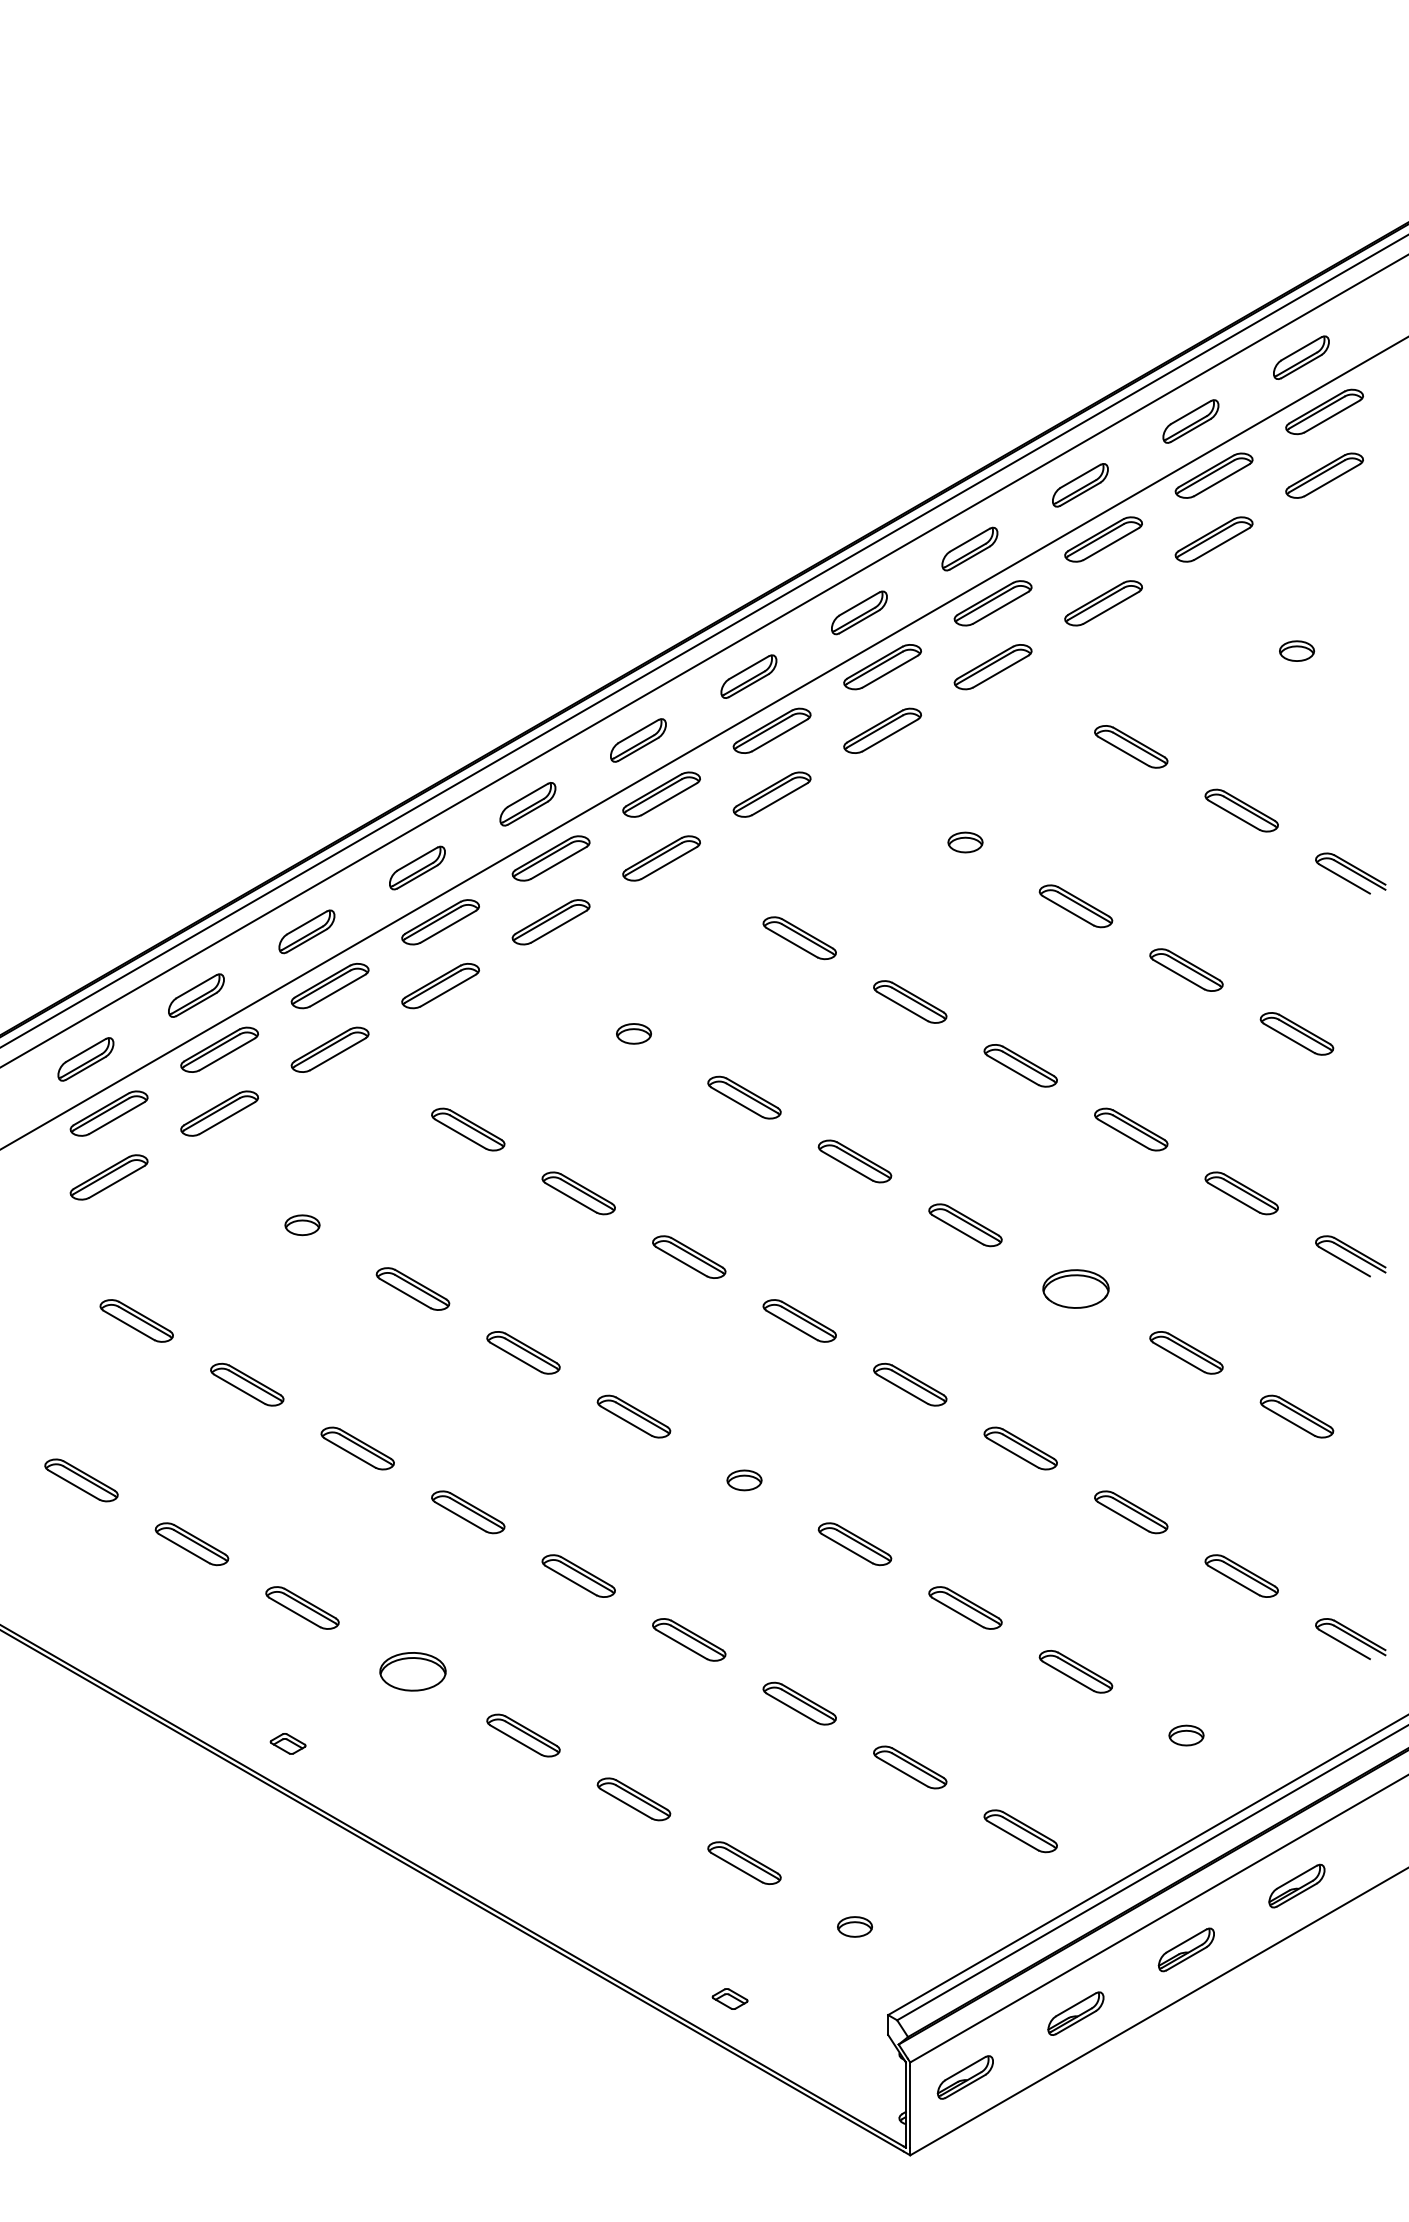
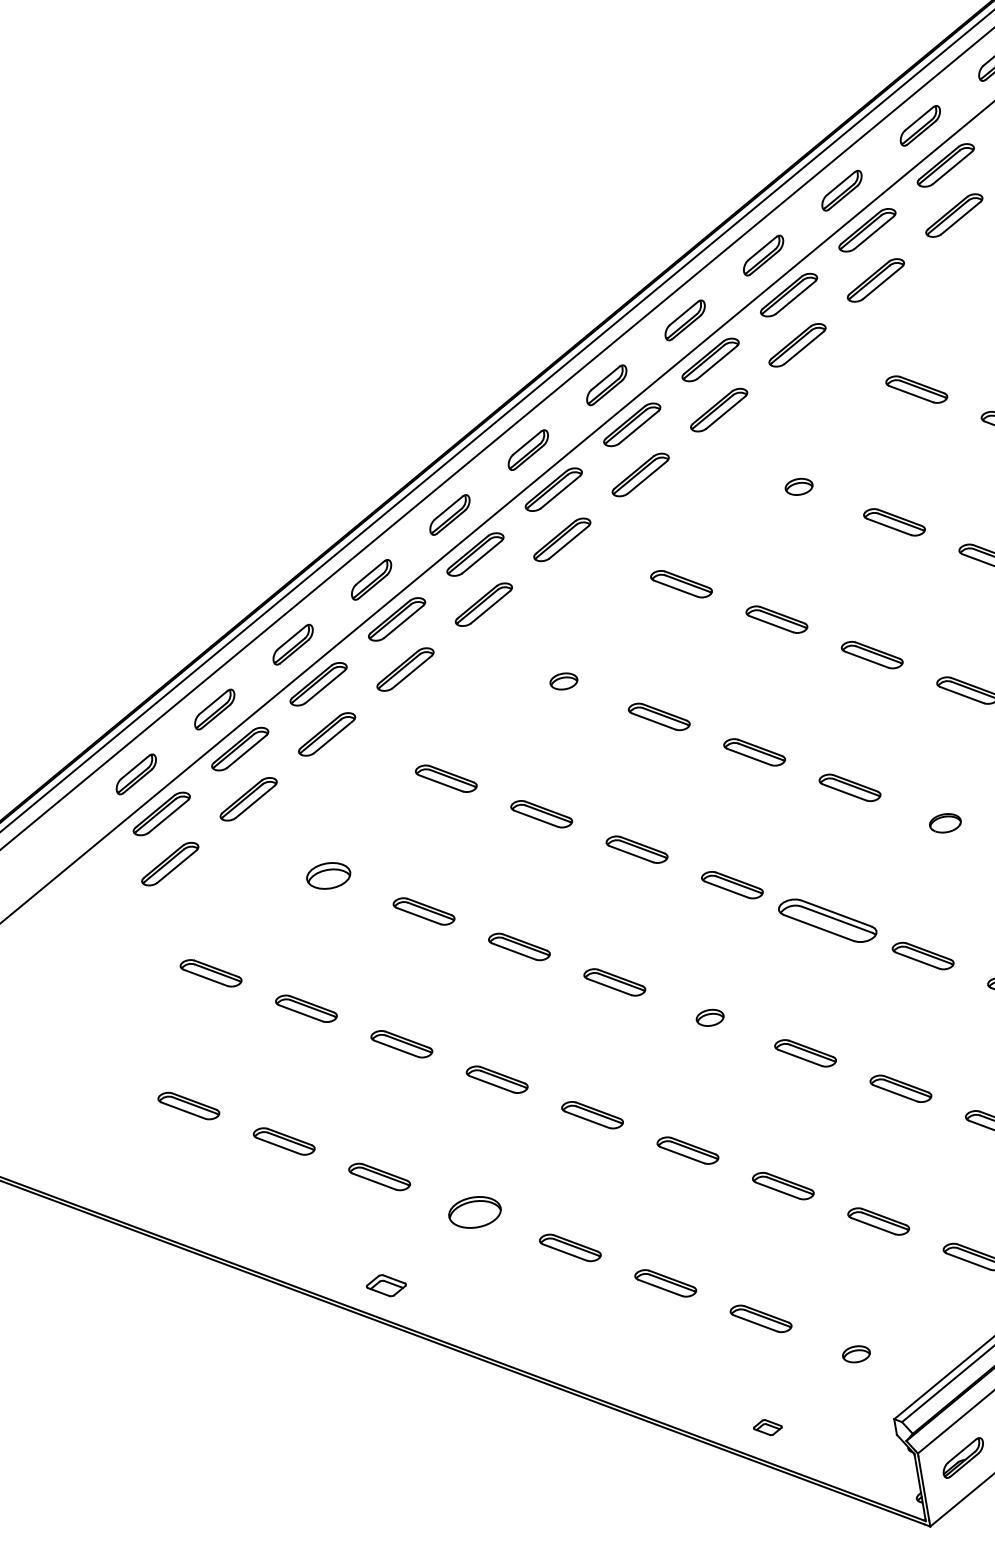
part: (302, 1225) -> (328, 876), size x1.6
part: (1075, 1288) -> (944, 822), size x0.6
part: (910, 1384) -> (827, 920), size x1.6
part: (287, 1743) -> (385, 1285), size x1.4

